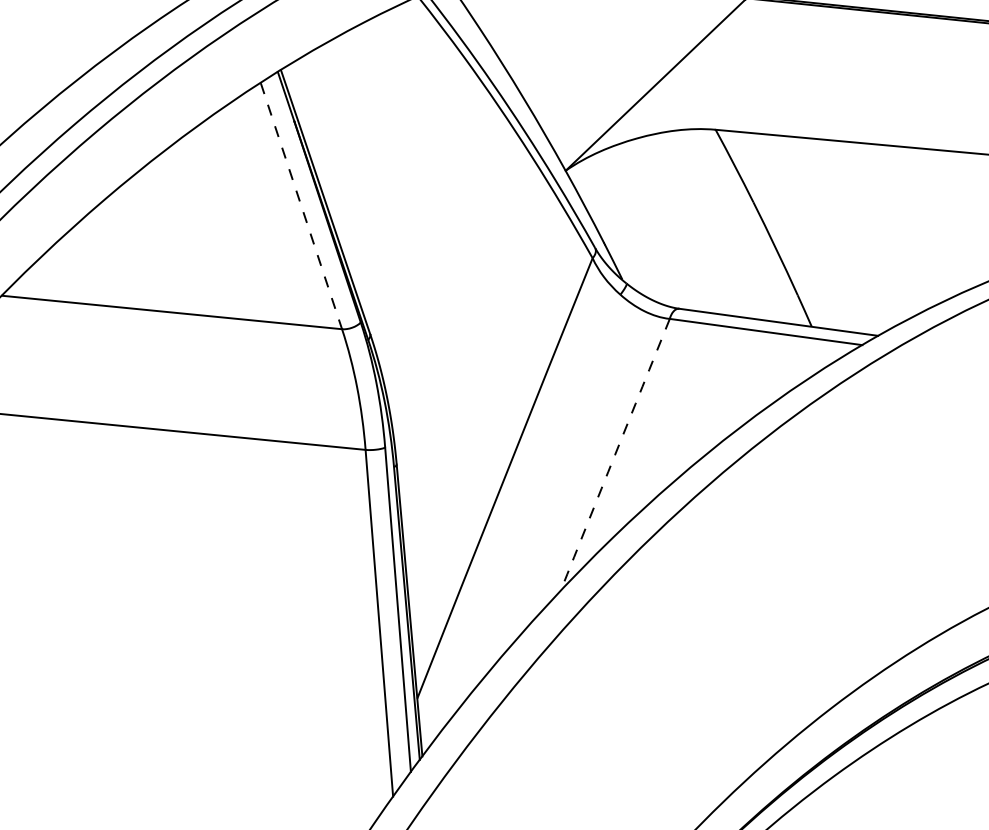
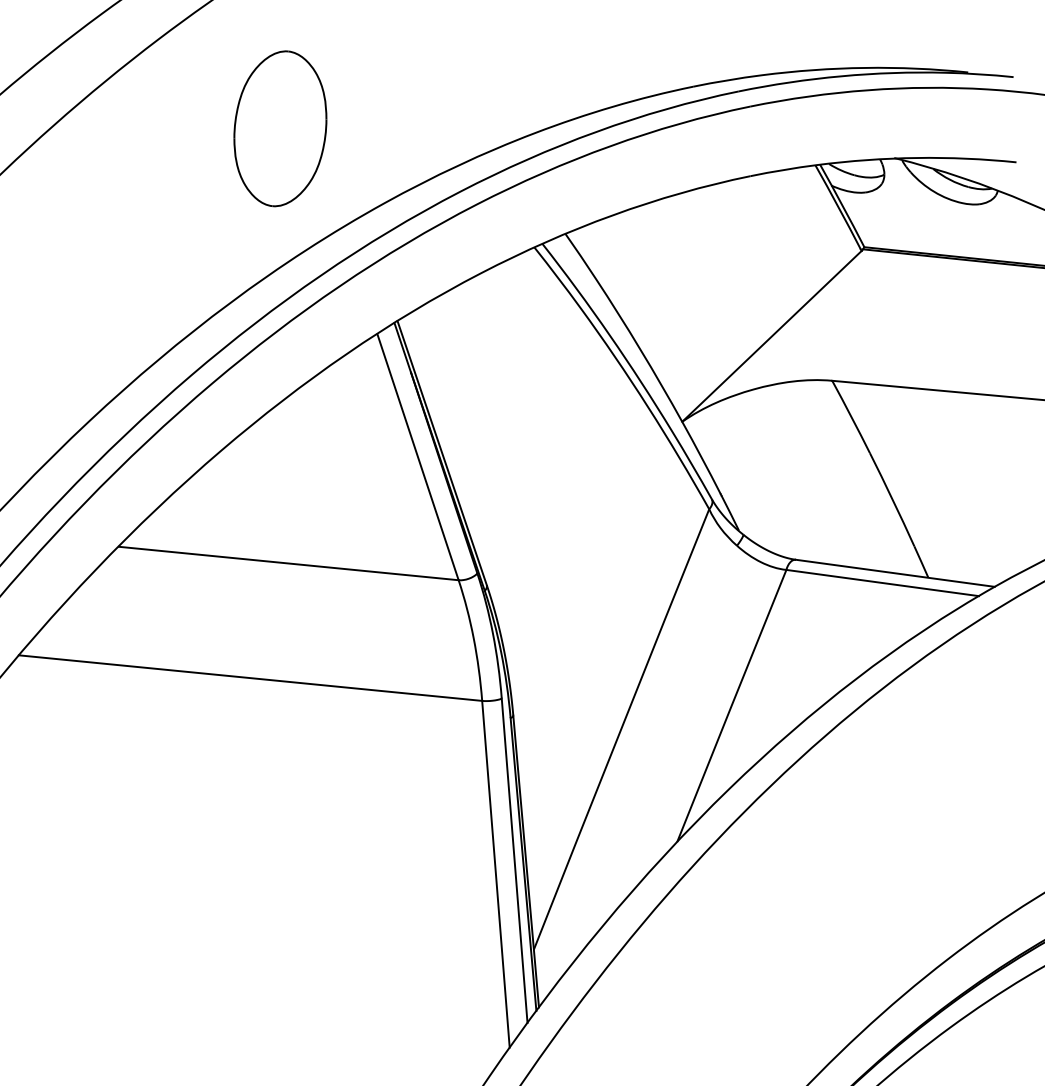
line: (301, 206) -> (418, 457), dashed -> solid
arc: (614, 454) -> (731, 705), dashed -> solid

